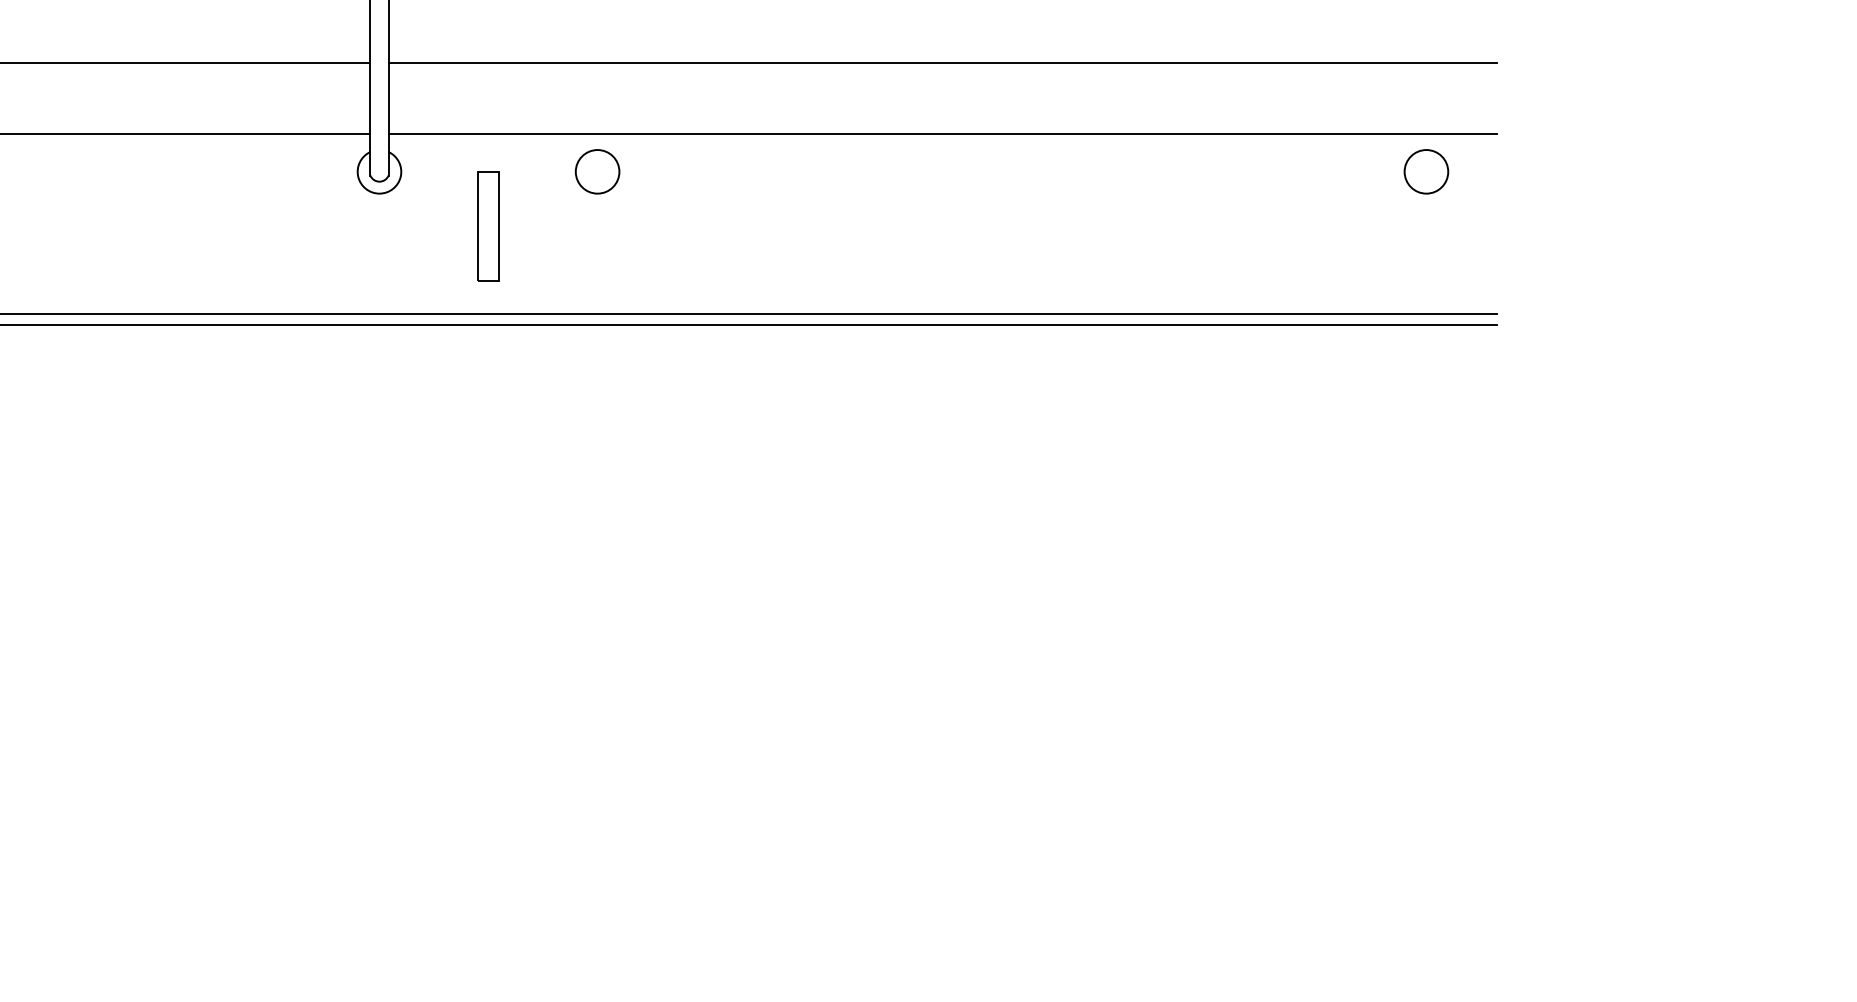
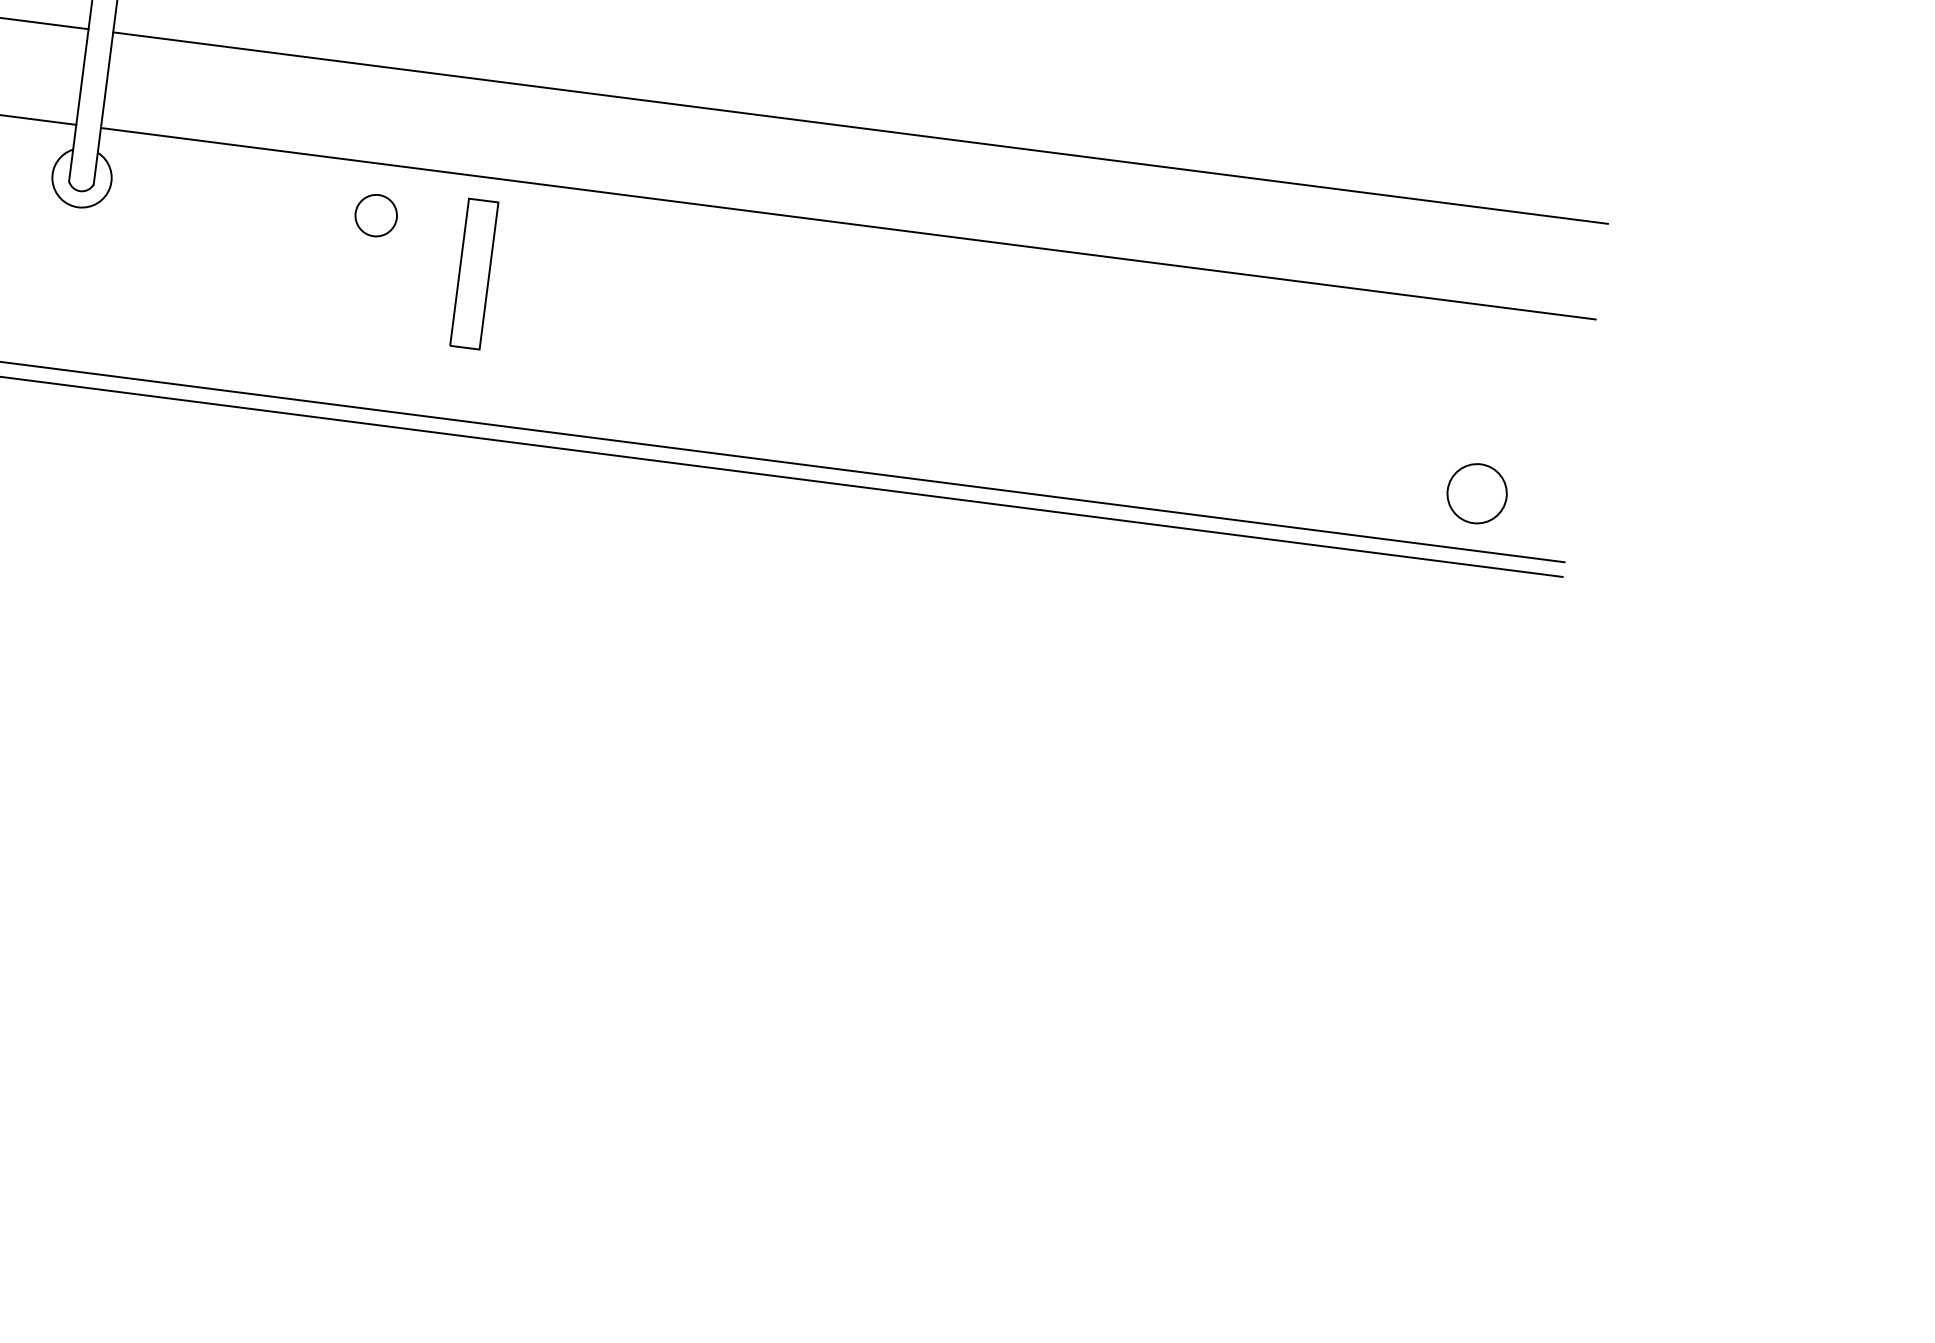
circle: (597, 171) -> (376, 215), size x0.7
circle: (1426, 171) -> (1477, 493), moved
part: (488, 226) -> (474, 274), moved

